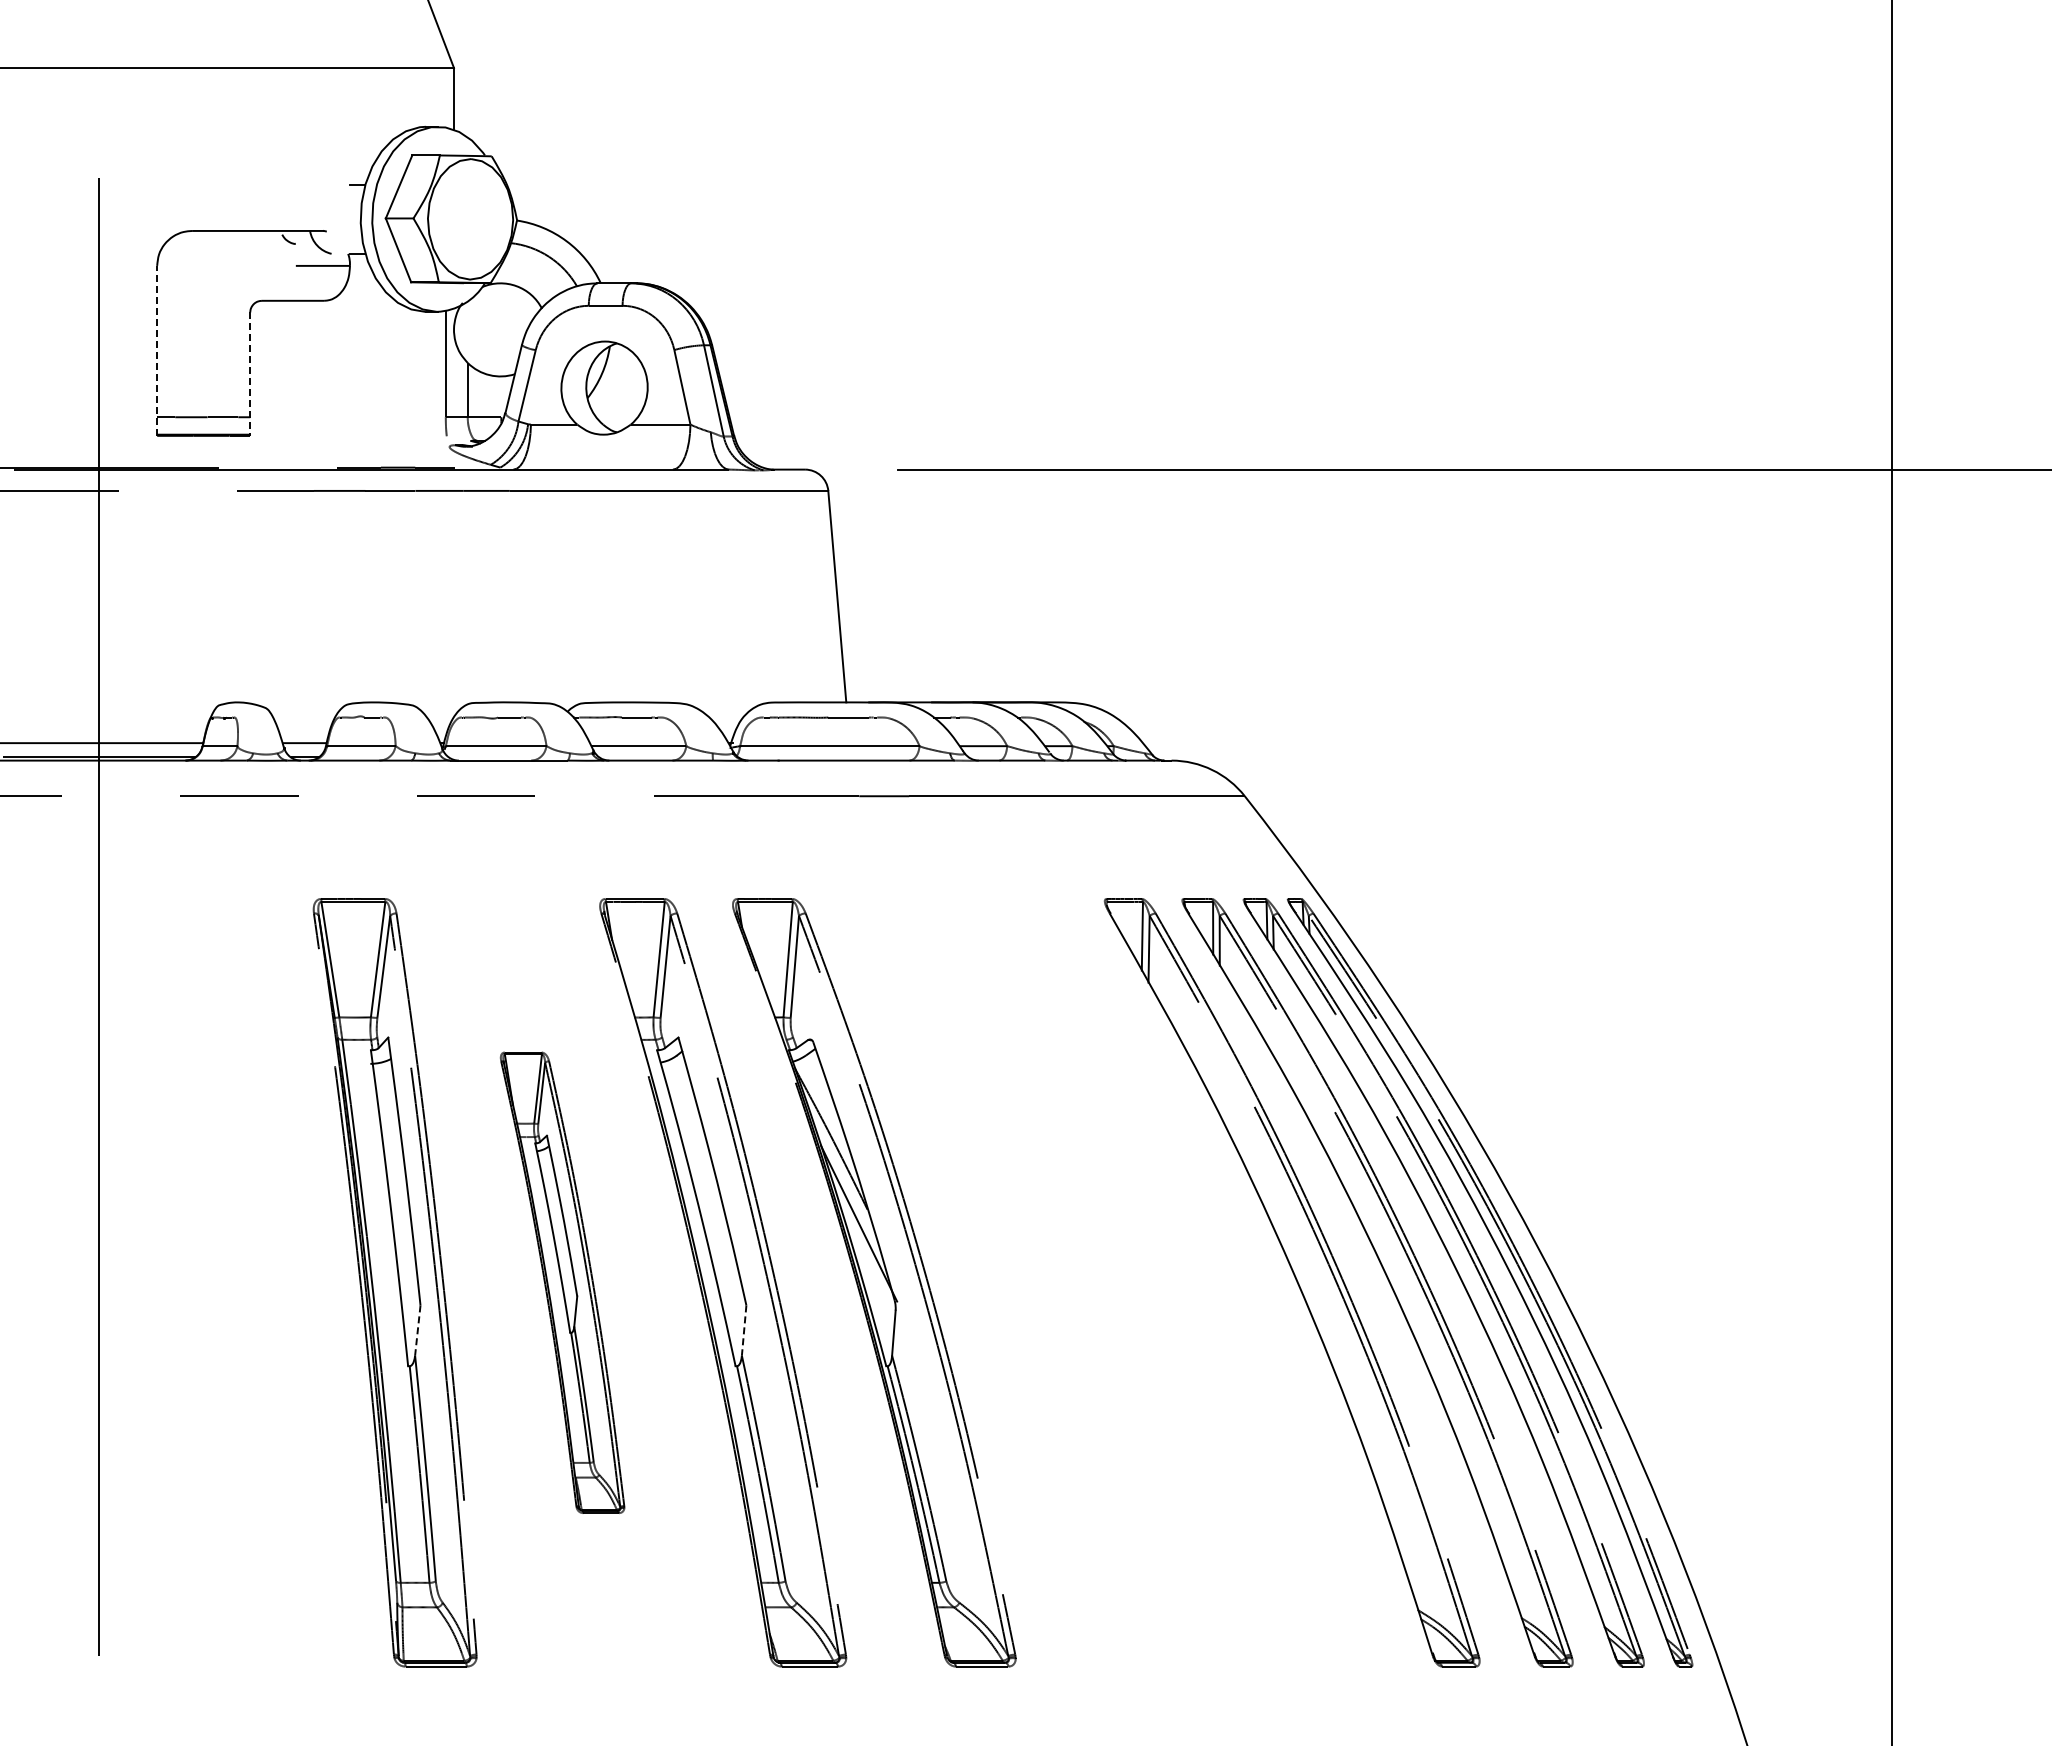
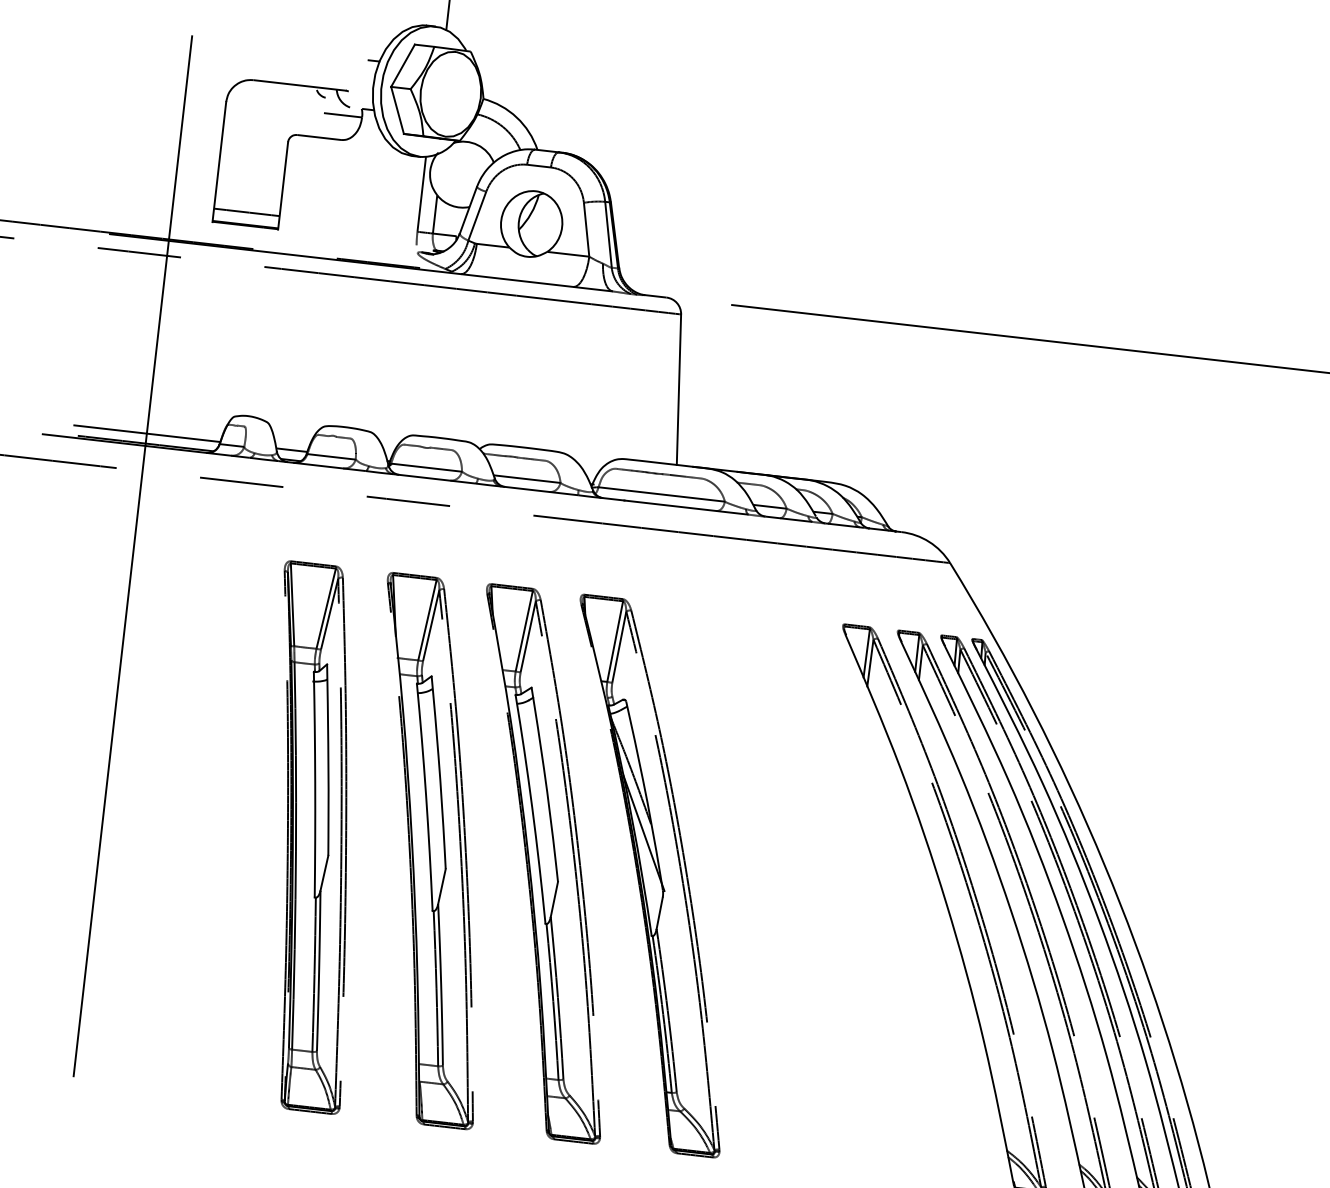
line: (157, 350) -> (219, 161), dashed -> solid
line: (250, 374) -> (283, 186), dashed -> solid
part: (562, 1282) -> (430, 850), size x1.67
line: (417, 1331) -> (324, 873), dashed -> solid
line: (744, 1331) -> (554, 900), dashed -> solid

